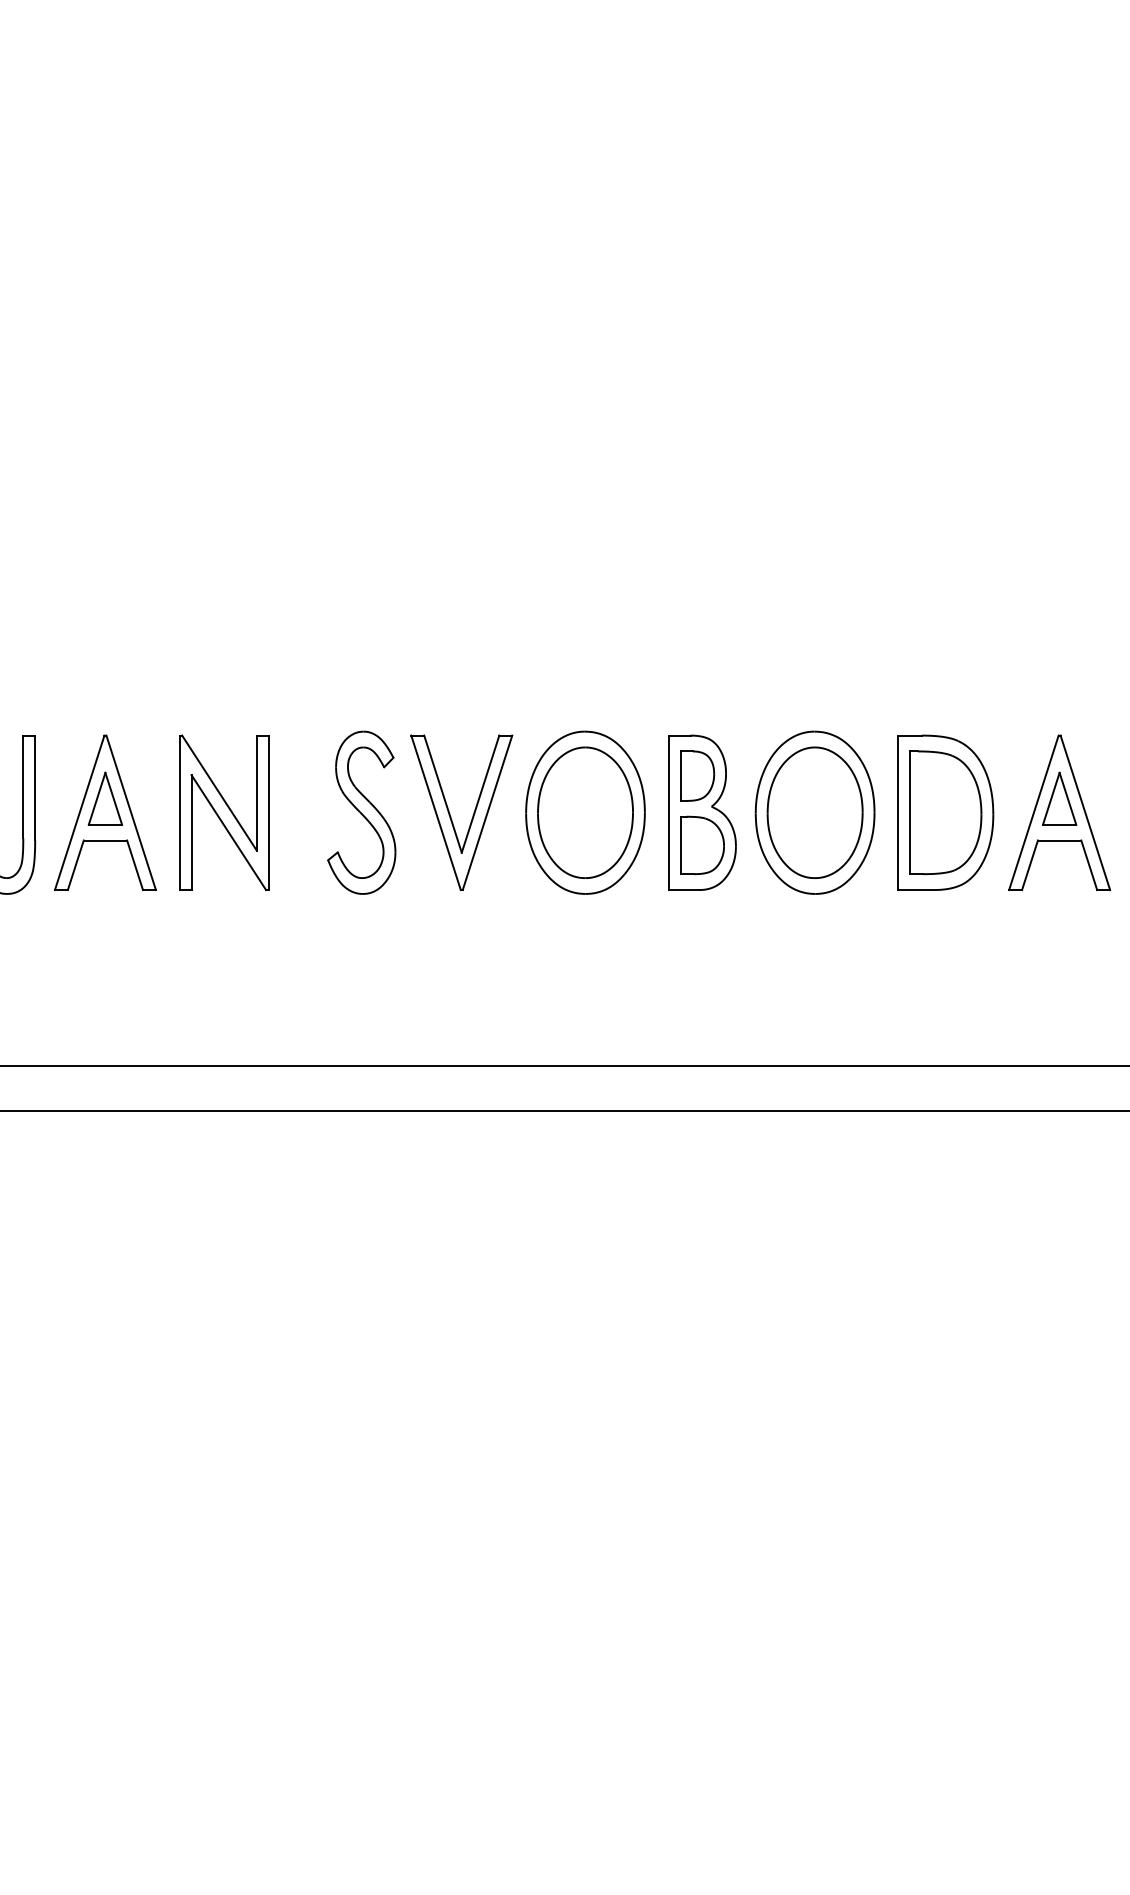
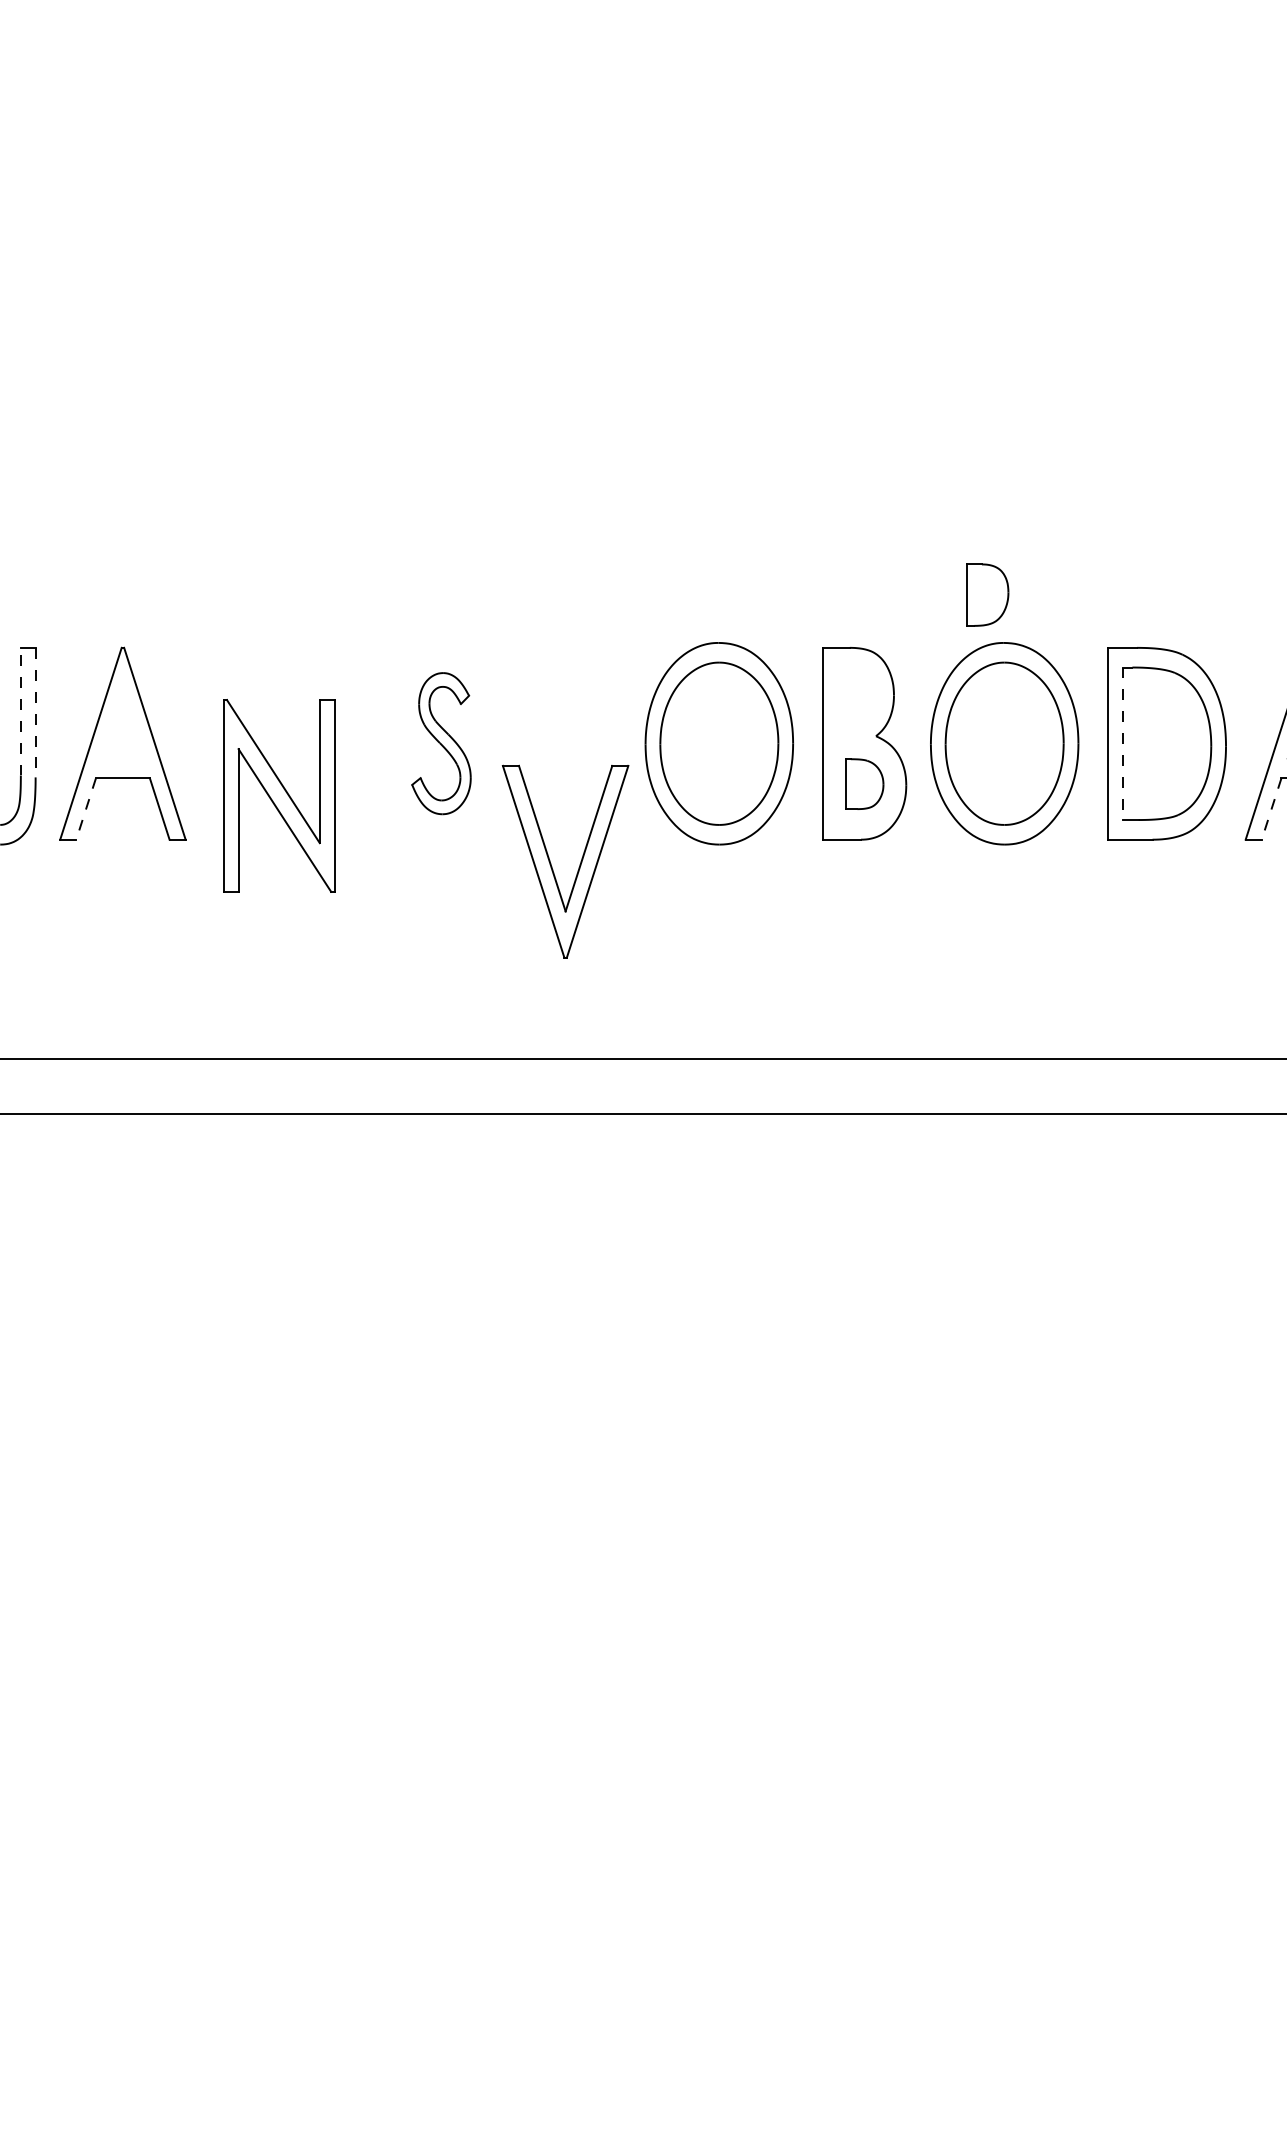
part: (697, 775) -> (987, 594), moved
line: (23, 786) -> (21, 711), solid -> dashed
line: (35, 788) -> (36, 713), solid -> dashed
part: (105, 798) -> (122, 726), removed
part: (224, 812) -> (279, 795), moved
part: (361, 812) -> (441, 743), size x0.7
line: (910, 813) -> (1123, 744), solid -> dashed
part: (451, 816) -> (552, 866), moved
part: (702, 844) -> (864, 783), size x0.7
line: (75, 865) -> (85, 809), solid -> dashed
line: (1030, 865) -> (1272, 809), solid -> dashed

